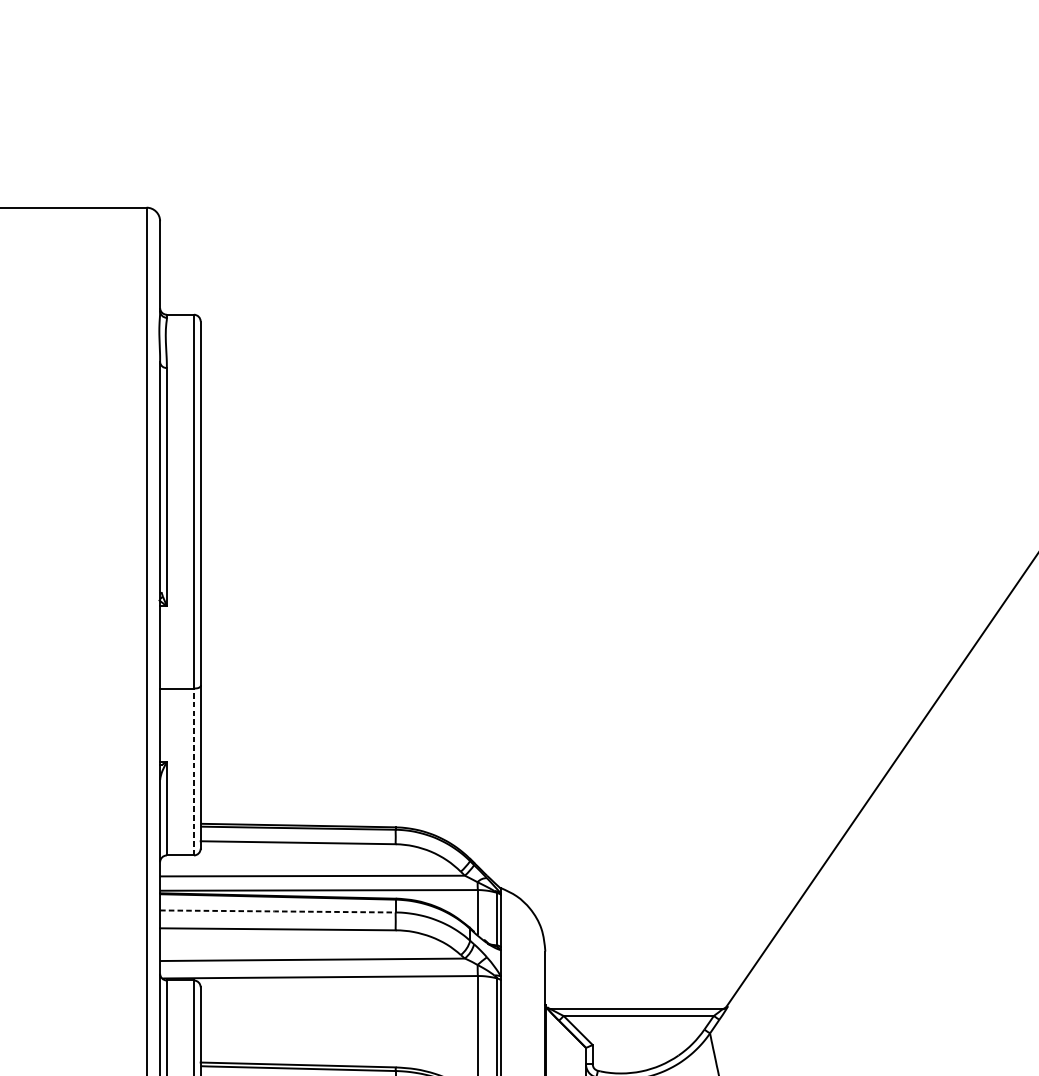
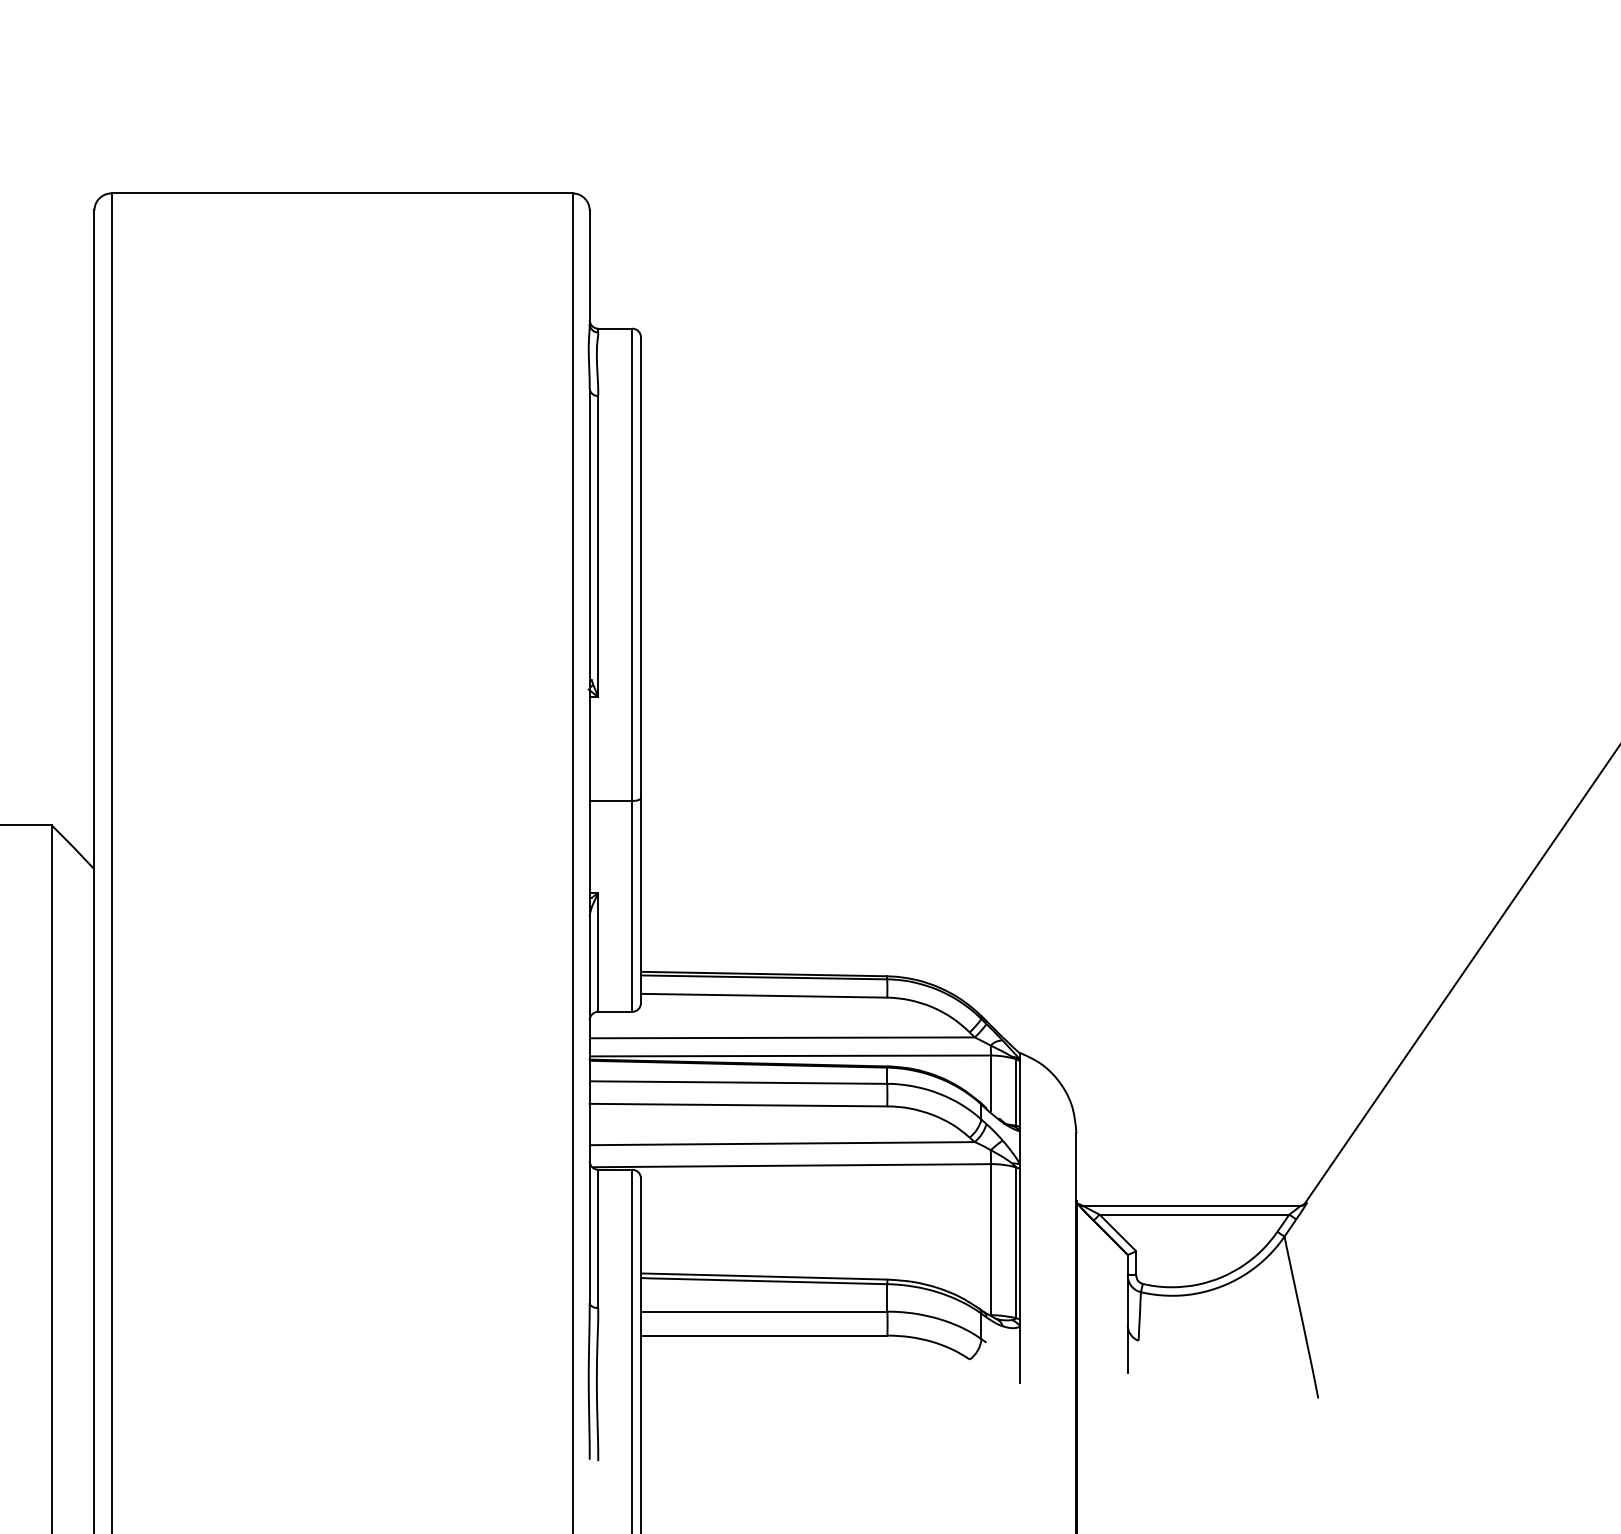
line: (193, 771) -> (632, 905), dashed -> solid
line: (277, 911) -> (738, 1082), dashed -> solid

